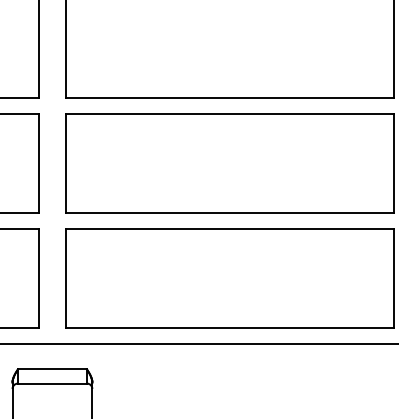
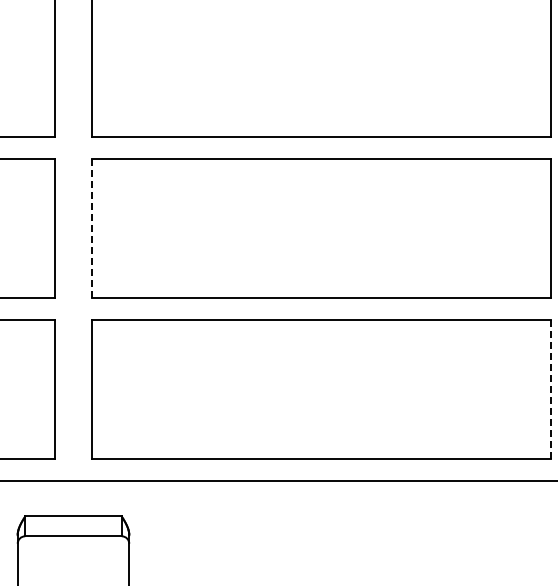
line: (66, 163) -> (92, 228), solid -> dashed
line: (393, 278) -> (550, 389), solid -> dashed

